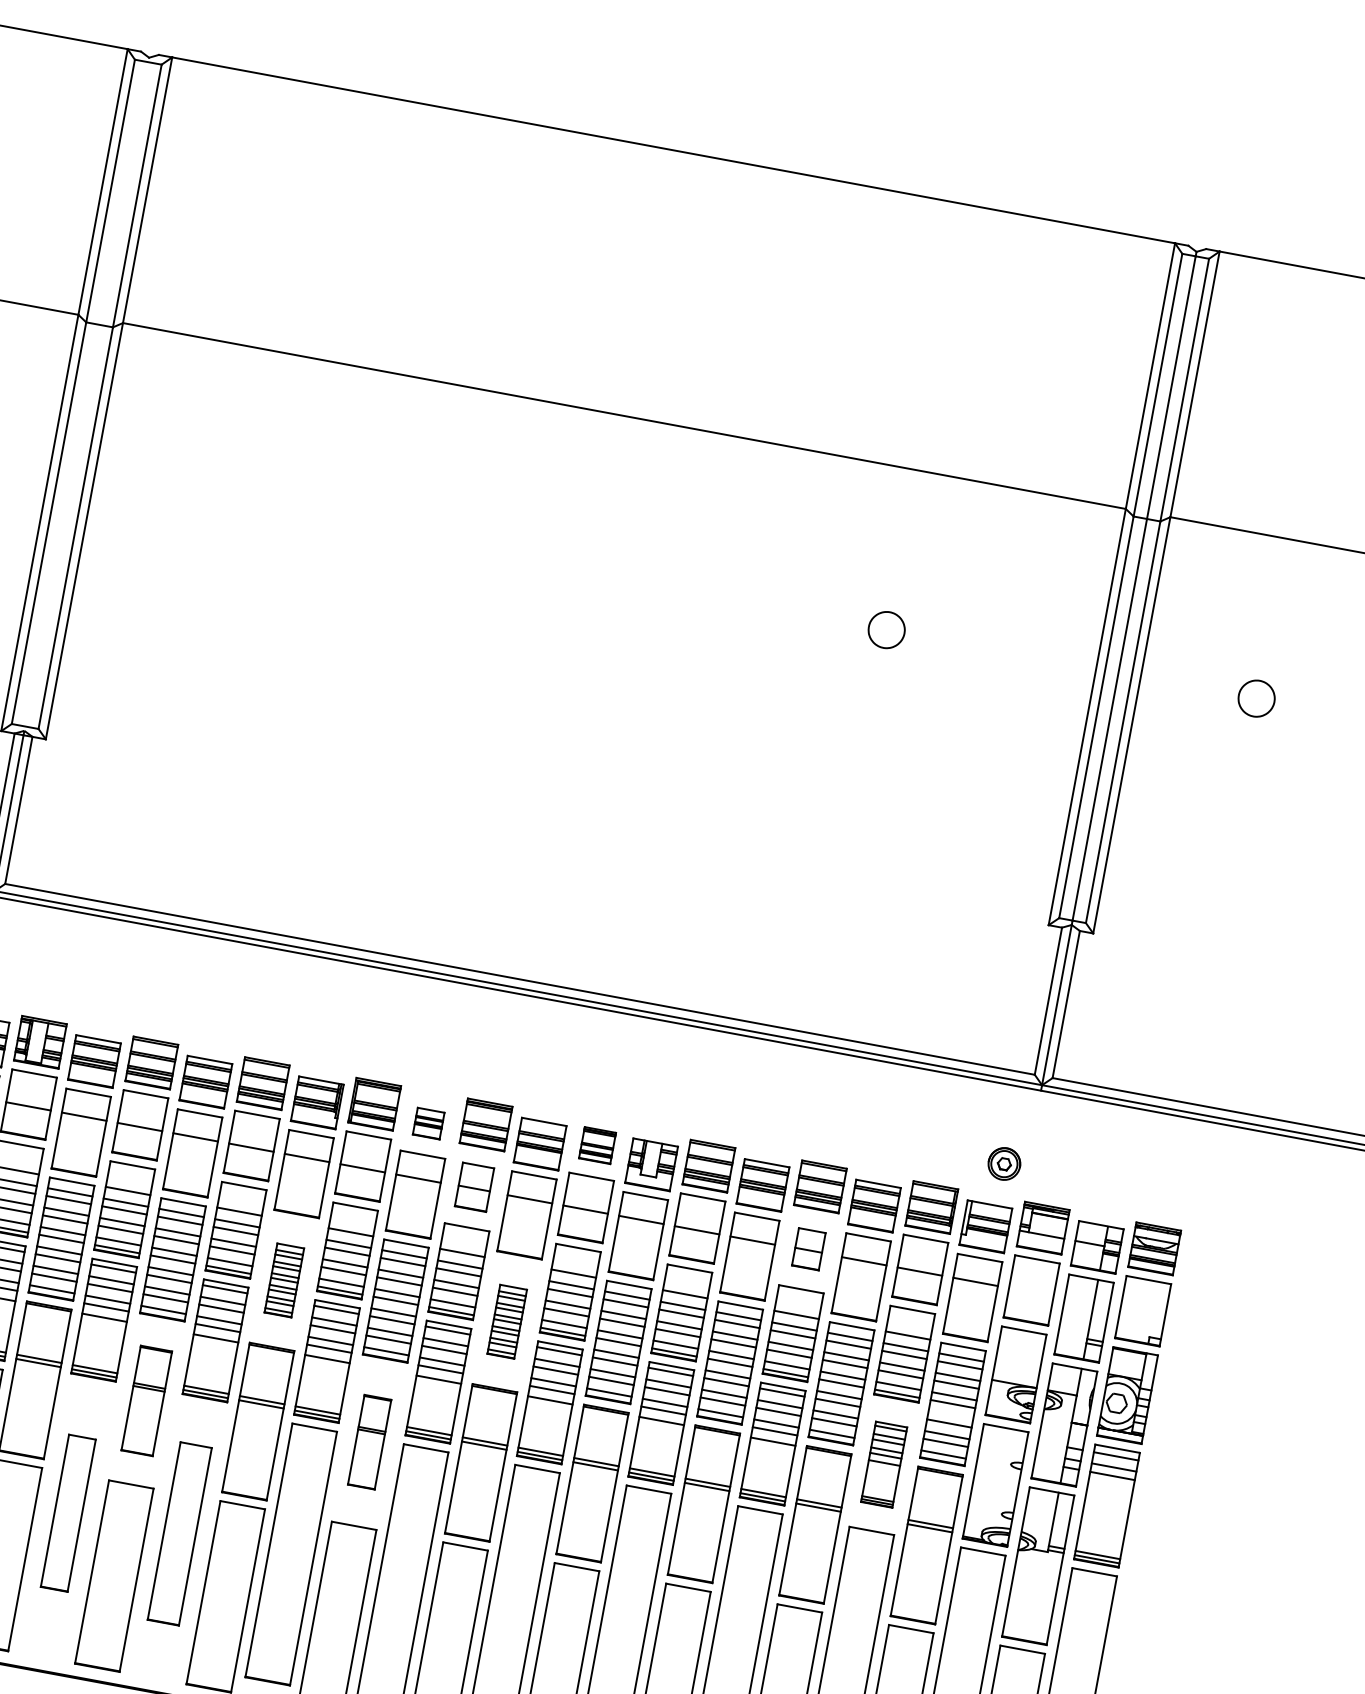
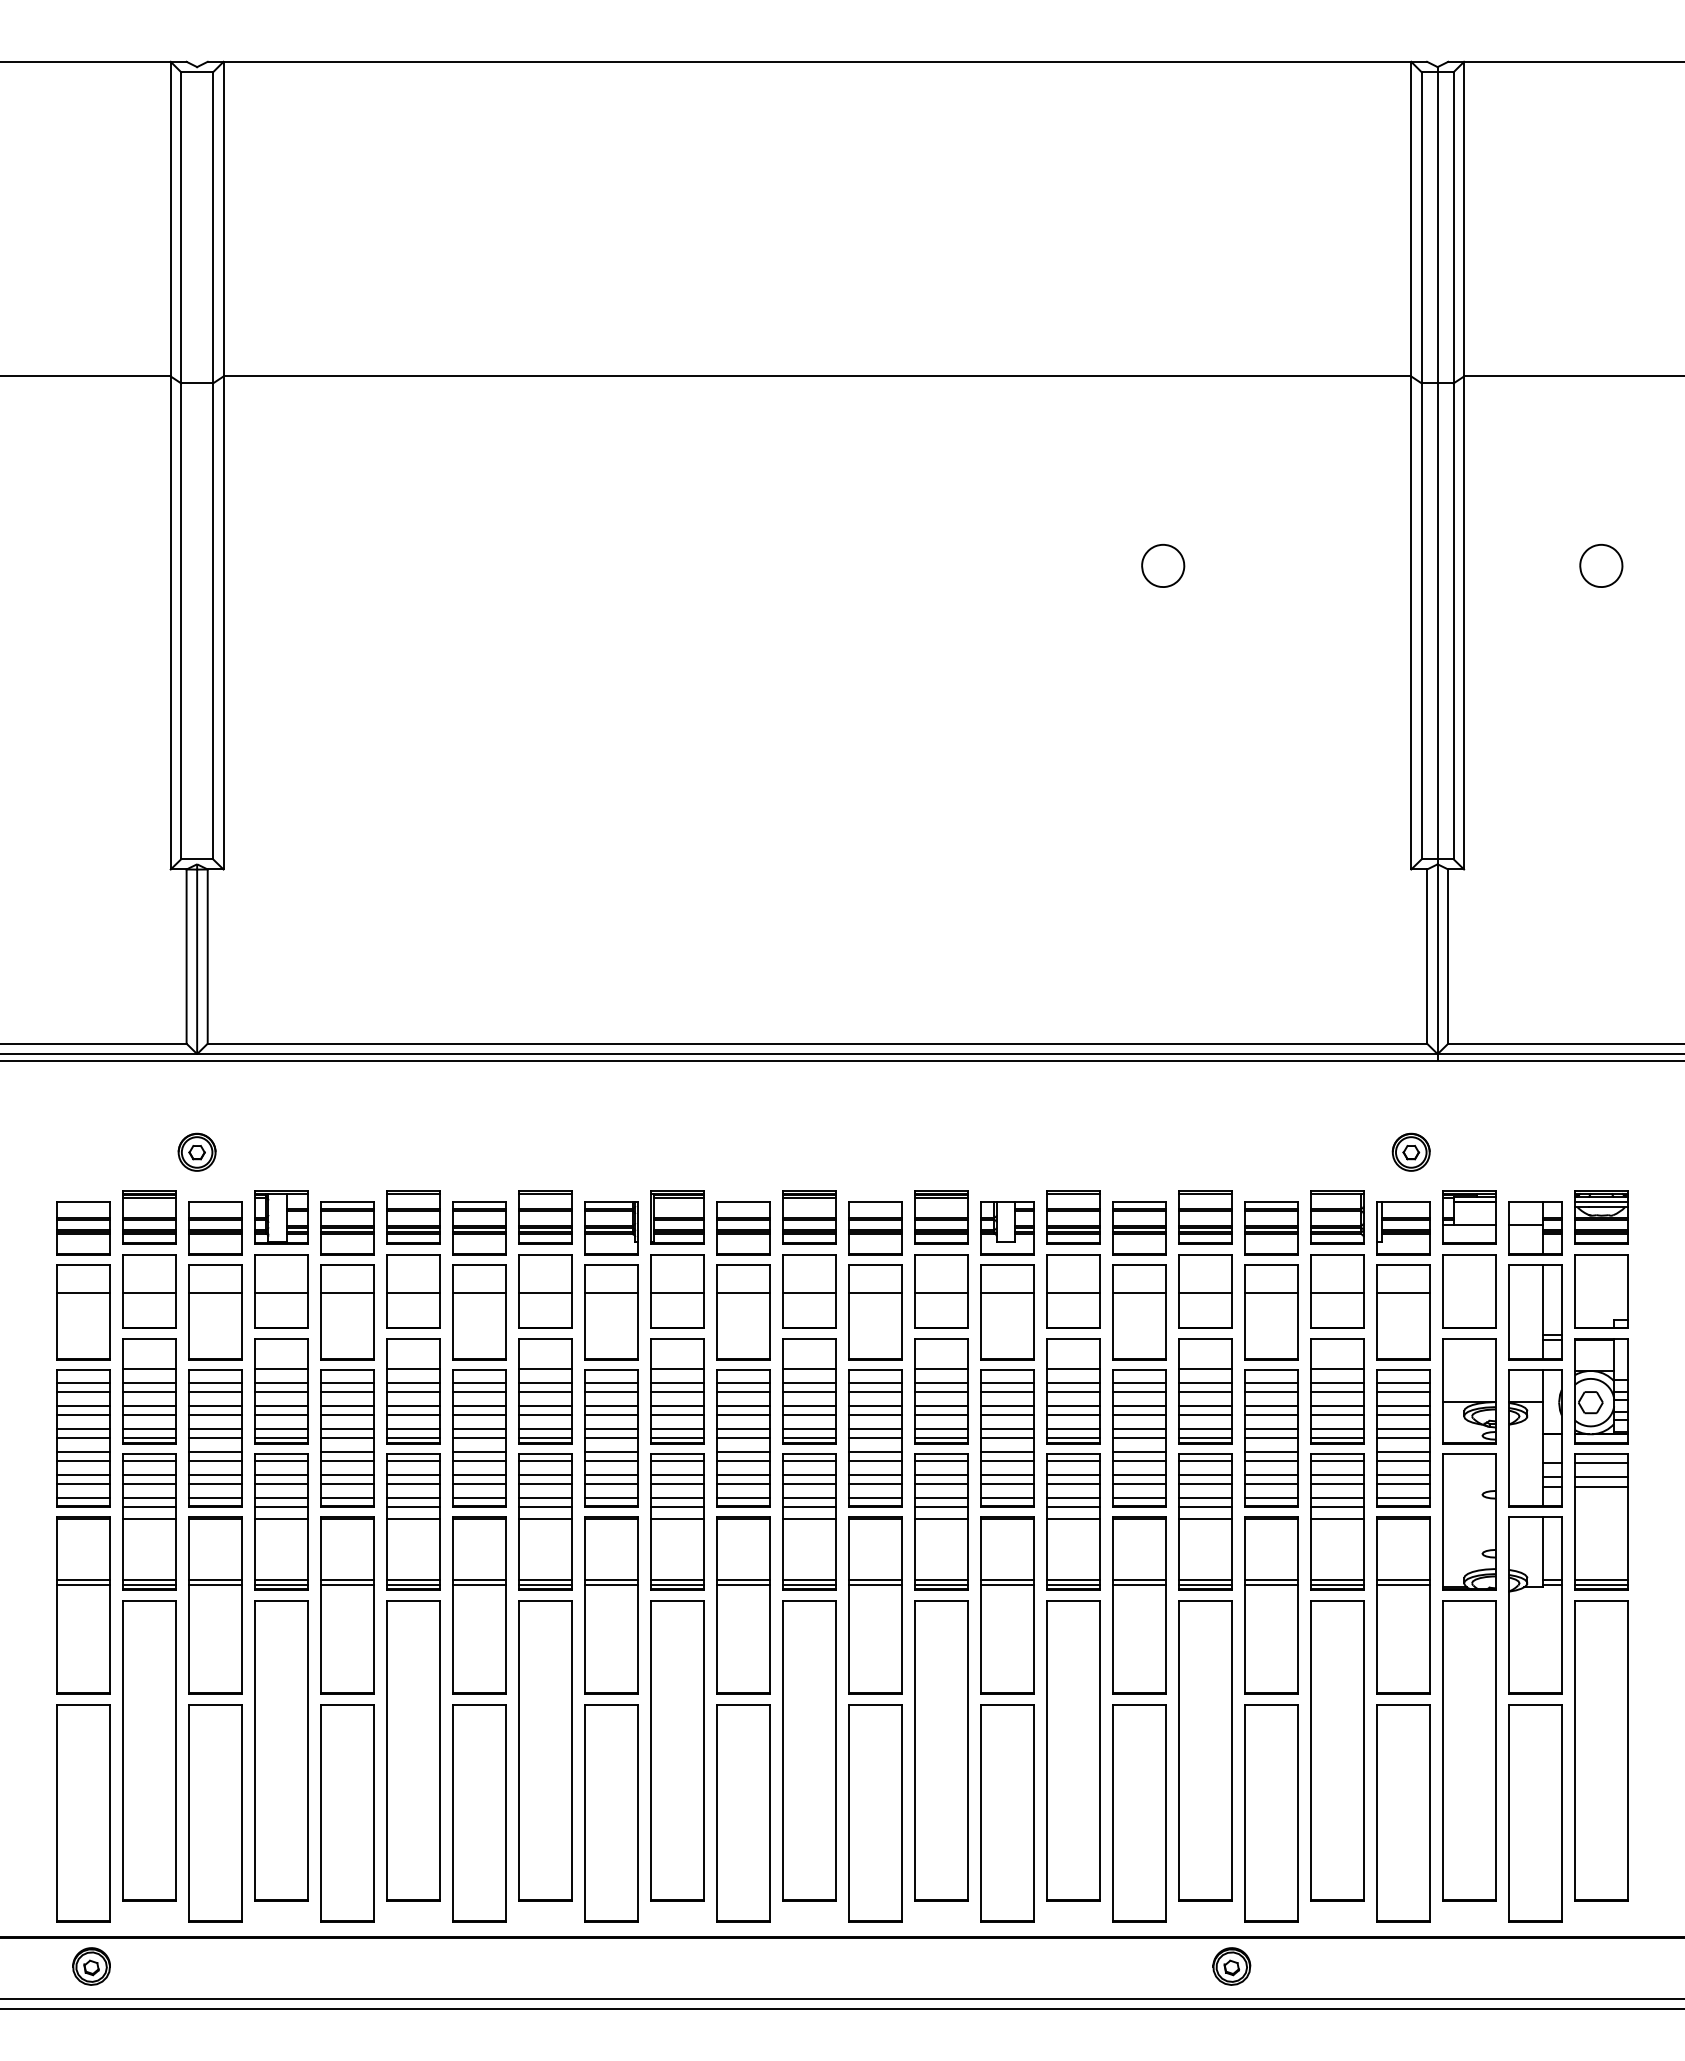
part: (428, 1123) -> (743, 1228), size x1.67
part: (597, 1145) -> (941, 1217), size x1.43
part: (474, 1187) -> (809, 1291), size x1.43
line: (1156, 1235) -> (1600, 1202), added
part: (808, 1249) -> (1205, 1291), size x1.67
part: (284, 1280) -> (611, 1438), size x1.67
part: (507, 1321) -> (875, 1438), size x1.67
part: (146, 1400) -> (479, 1605), size x1.43
line: (950, 1415) -> (1402, 1451), added
part: (369, 1442) -> (743, 1605), size x1.67
part: (884, 1464) -> (1337, 1521), size x1.43
part: (68, 1512) -> (413, 1750), size x1.67
part: (179, 1533) -> (545, 1750), size x1.43

